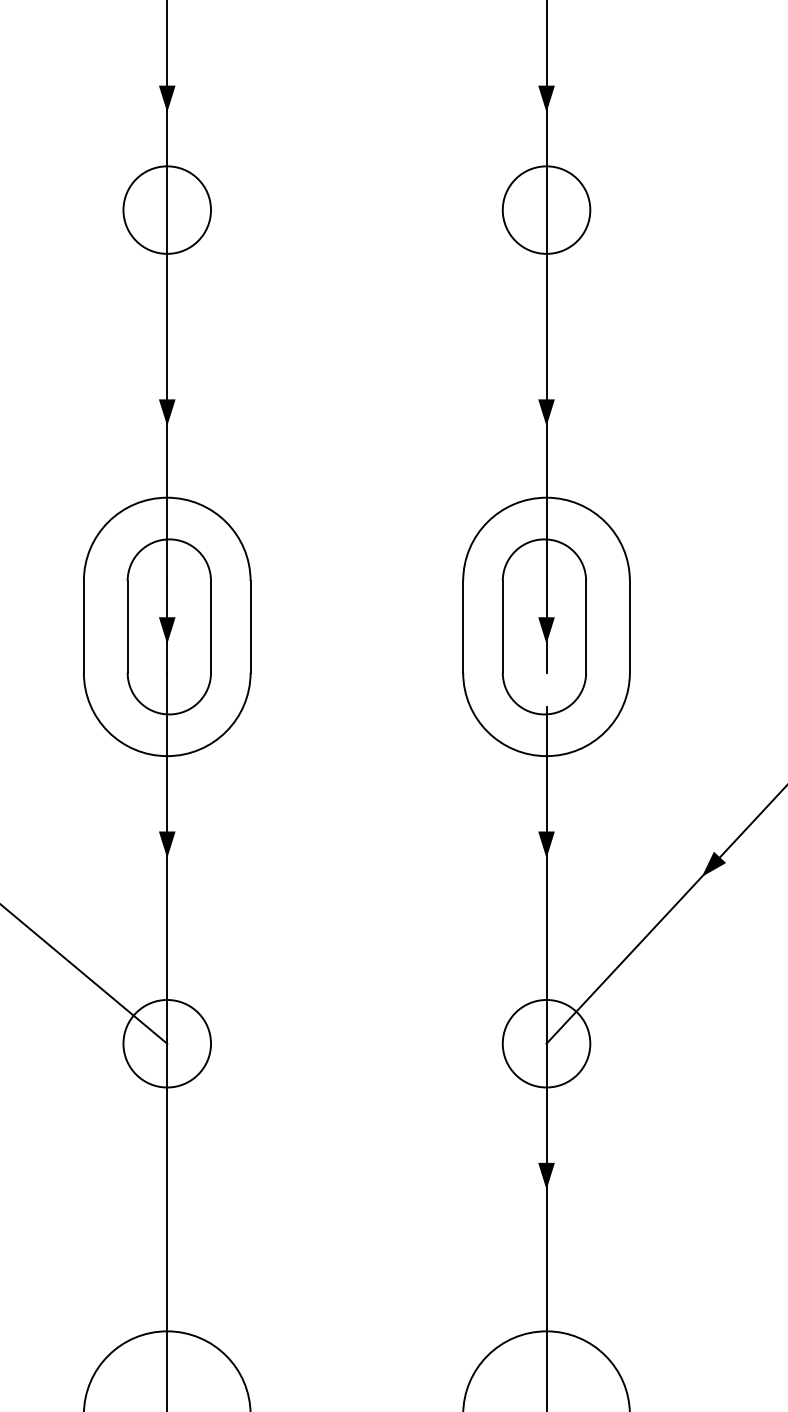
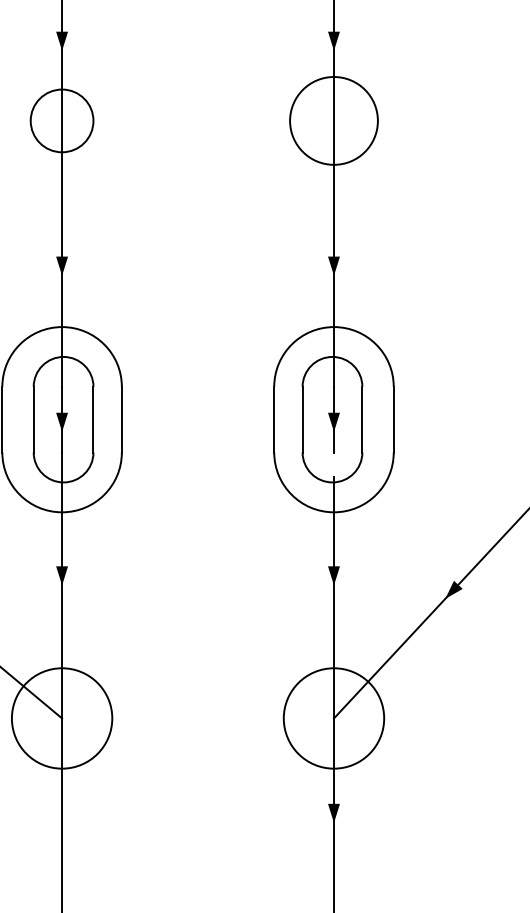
circle: (546, 209) -> (333, 120), size x1.4
circle: (167, 1043) -> (62, 718), size x1.6
circle: (546, 1043) -> (333, 718), size x1.6

